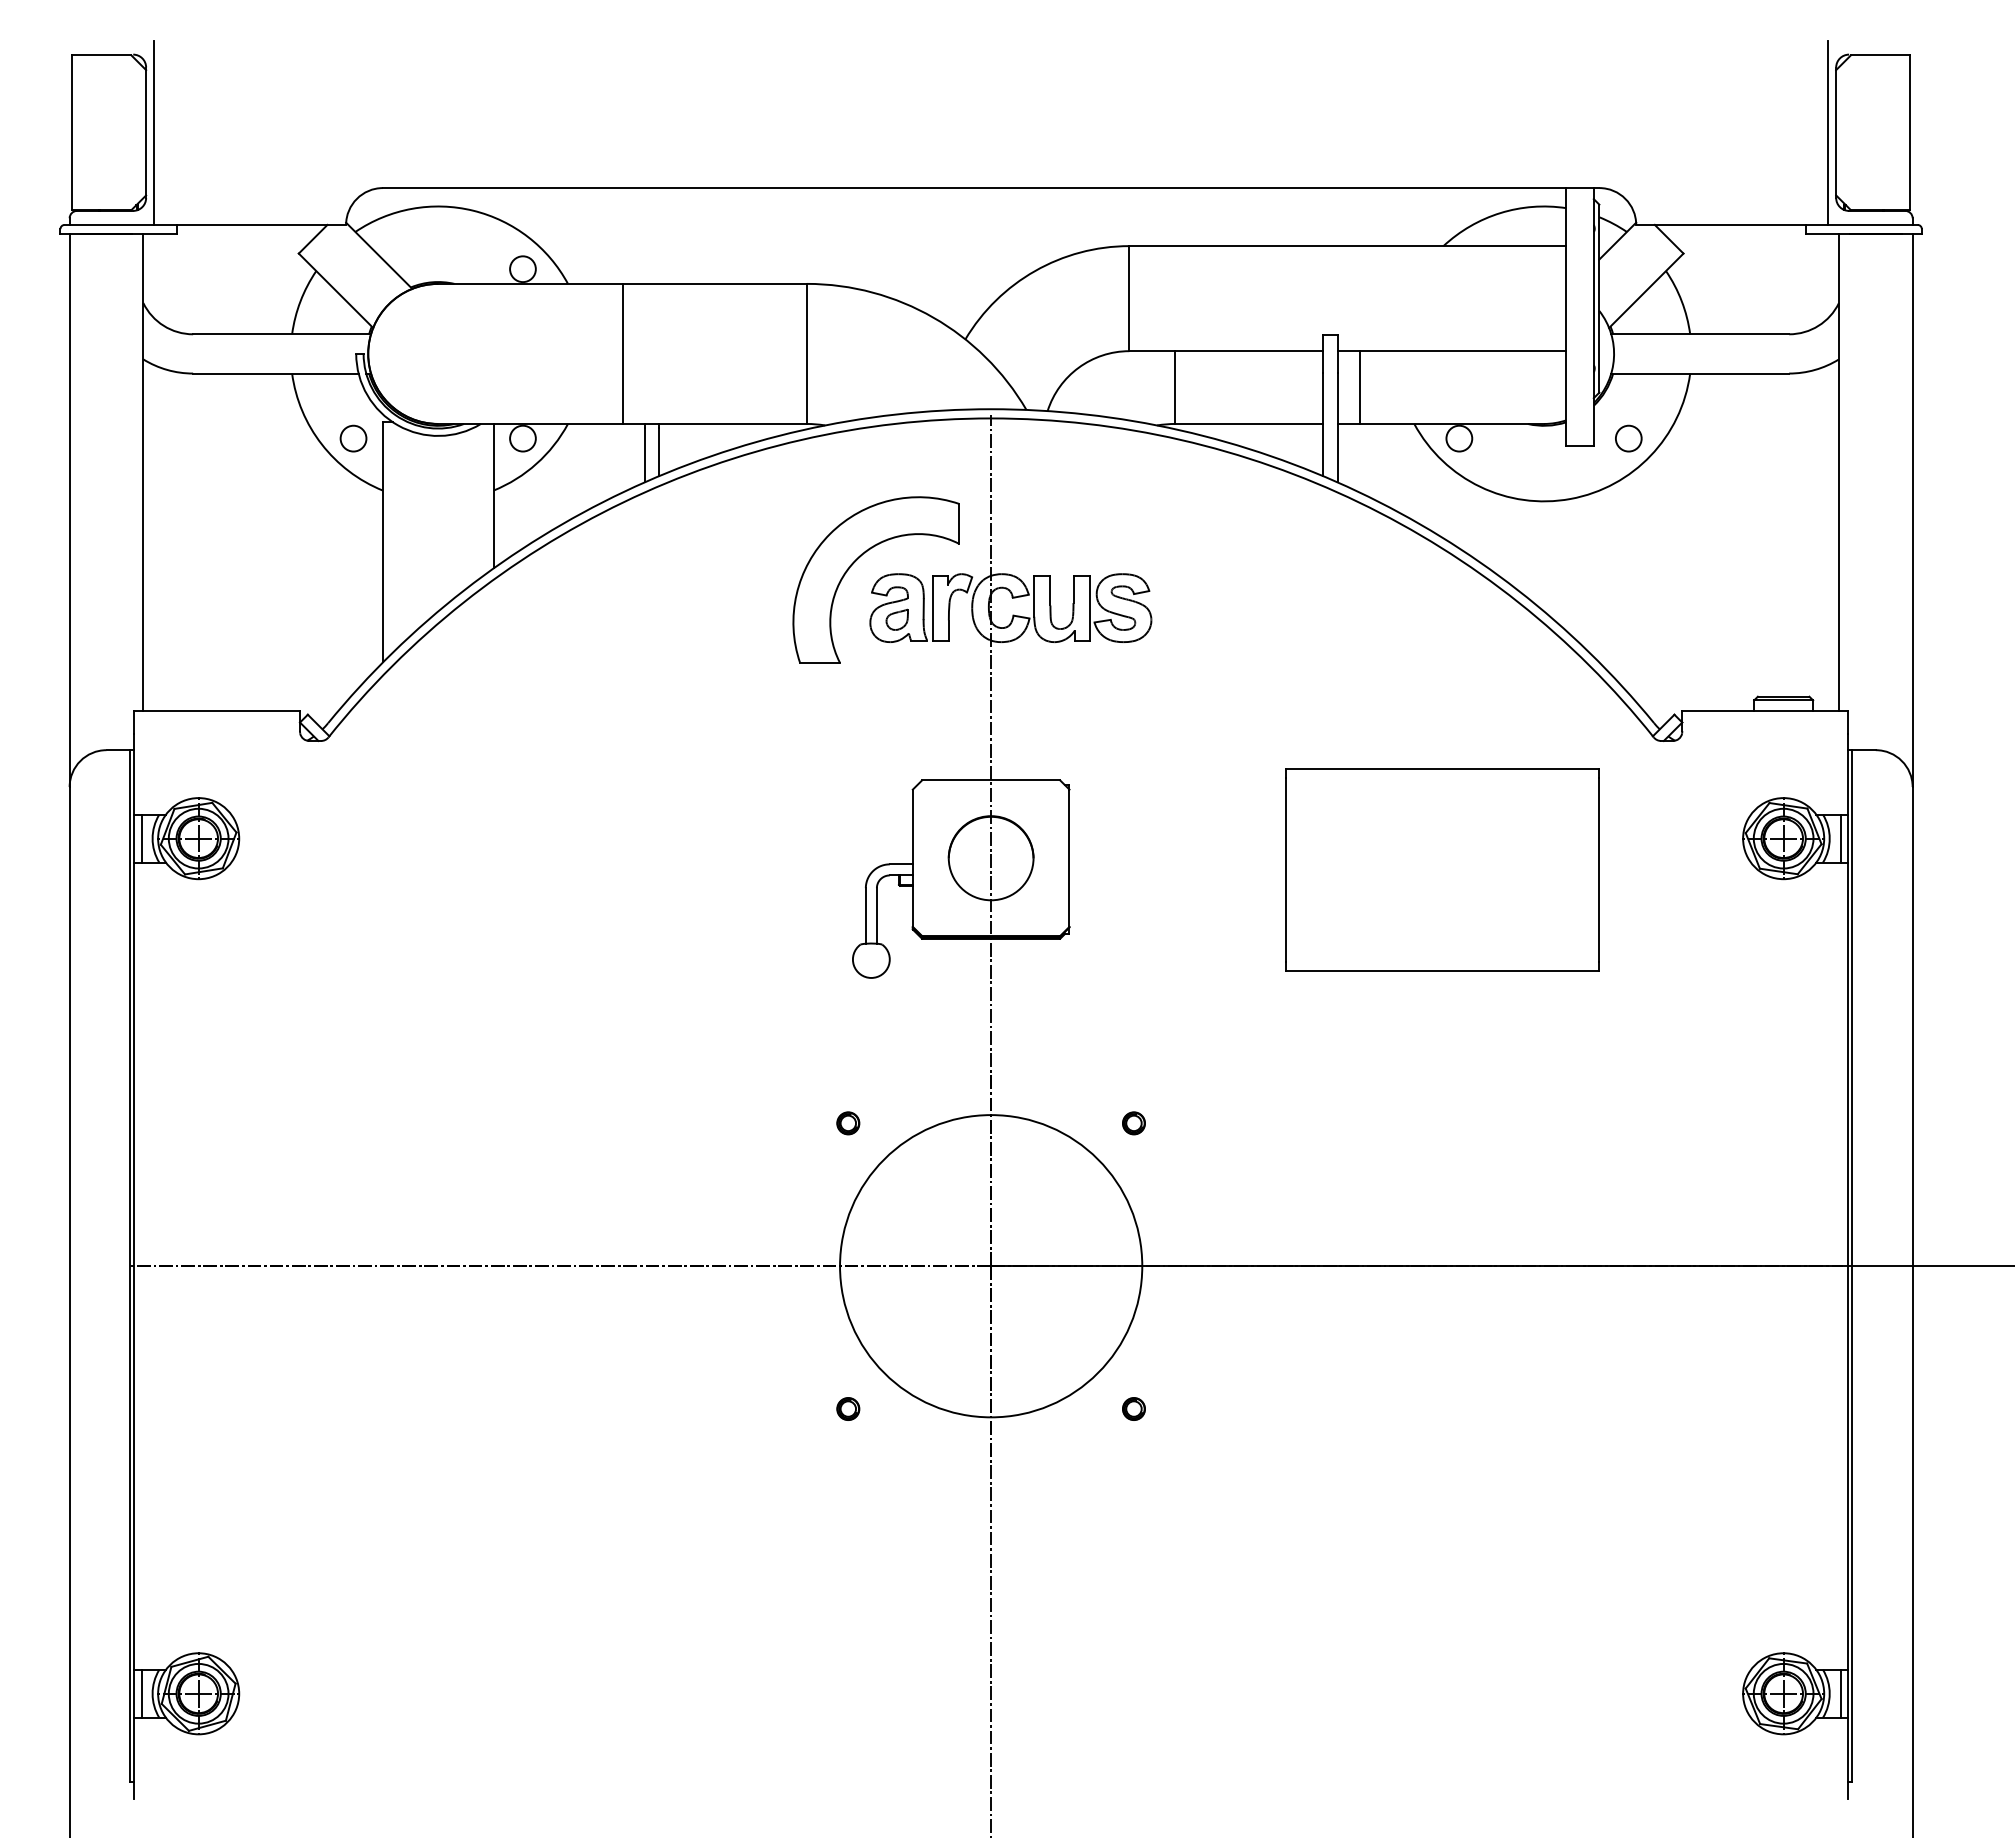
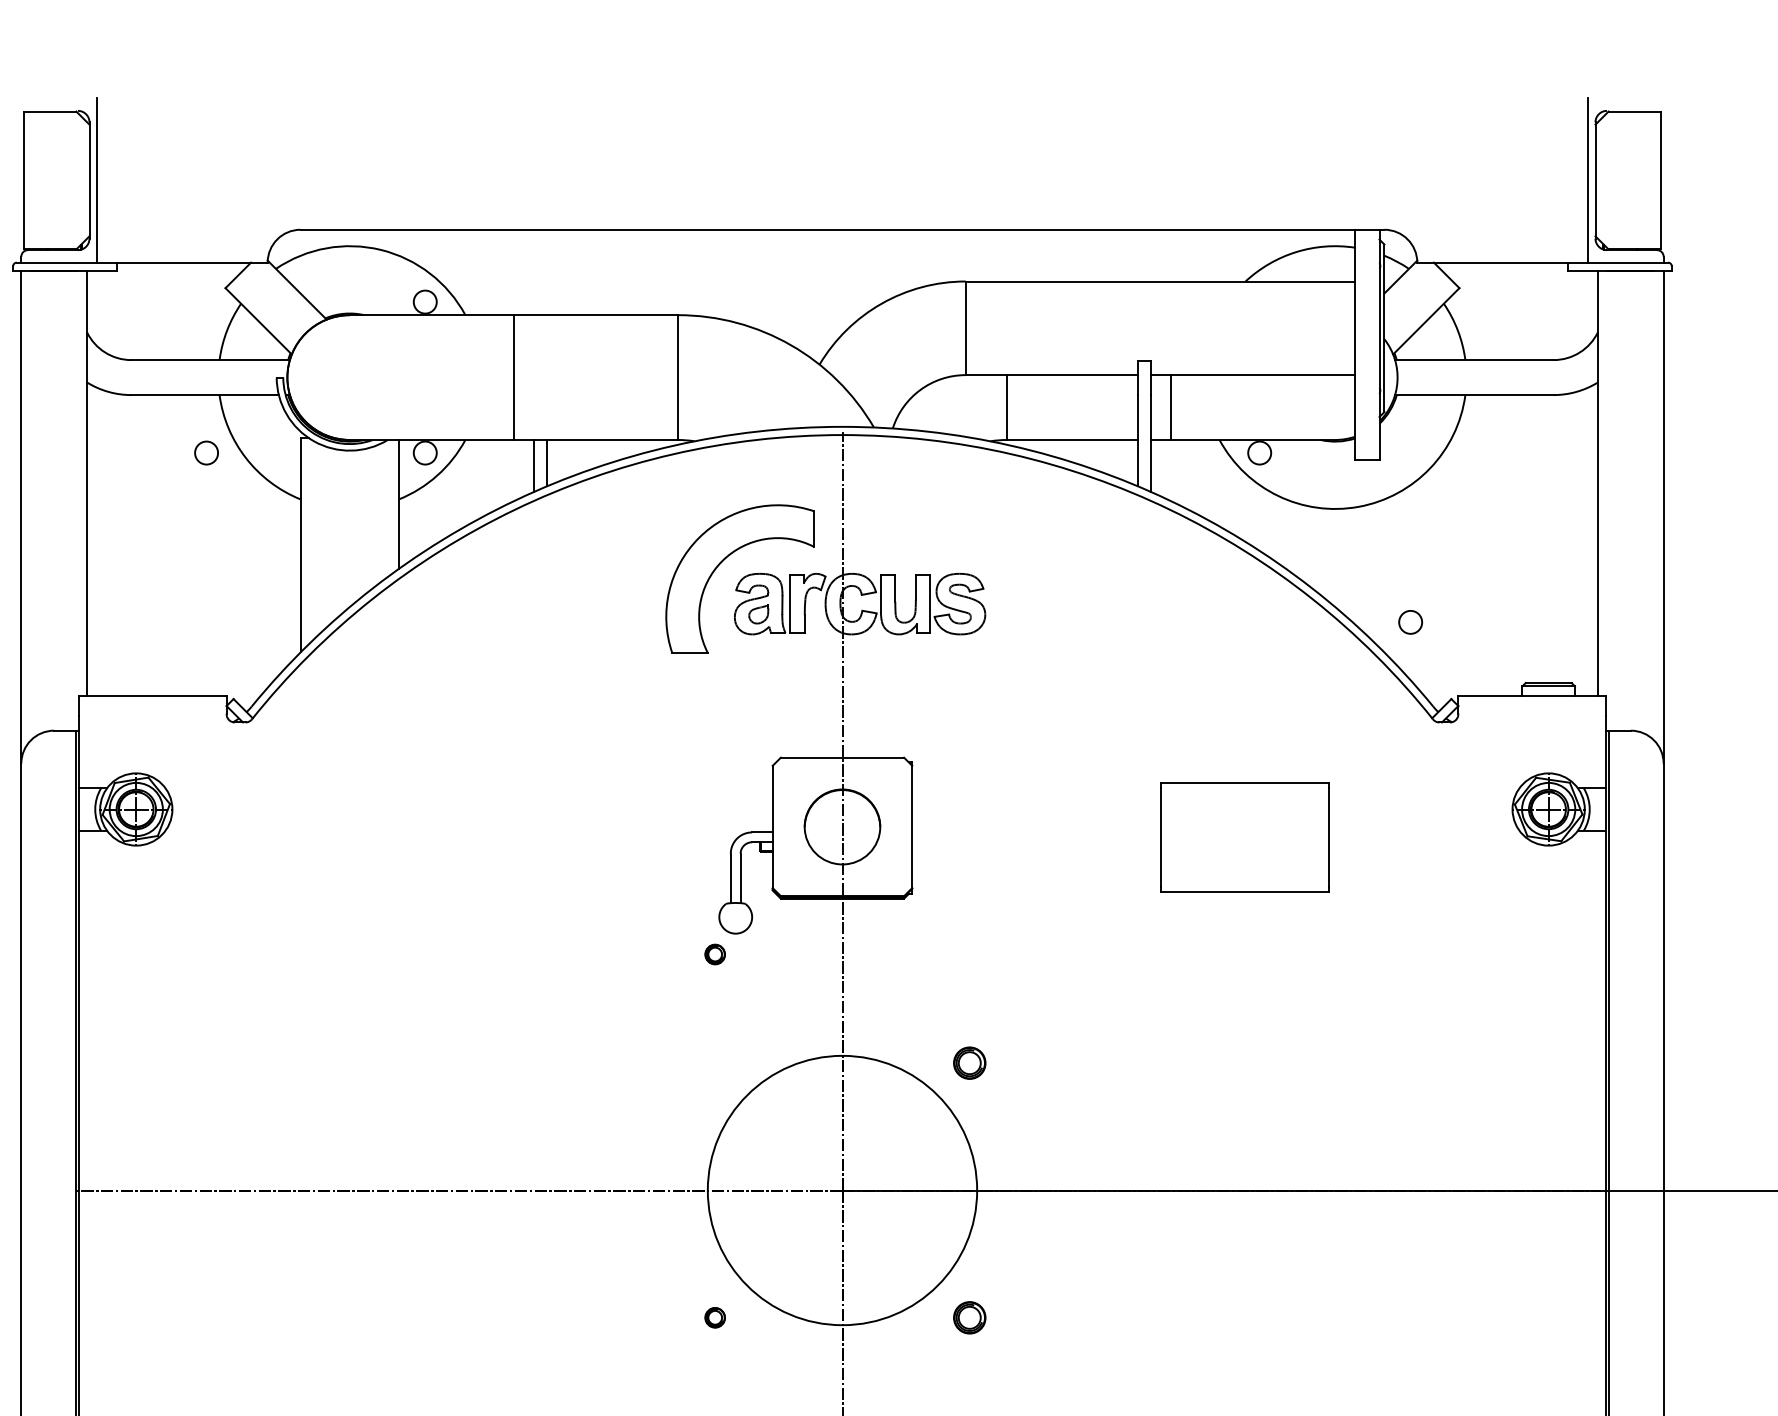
circle: (353, 438) -> (206, 452), moved
circle: (1628, 438) -> (1410, 622), moved
line: (141, 838) -> (85, 809), removed
line: (1840, 838) -> (1599, 809), removed
part: (1442, 869) -> (1244, 837), size x0.6
part: (848, 1123) -> (715, 954), moved
part: (1133, 1123) -> (969, 1063), size x1.6
part: (1133, 1408) -> (969, 1317), size x1.6

